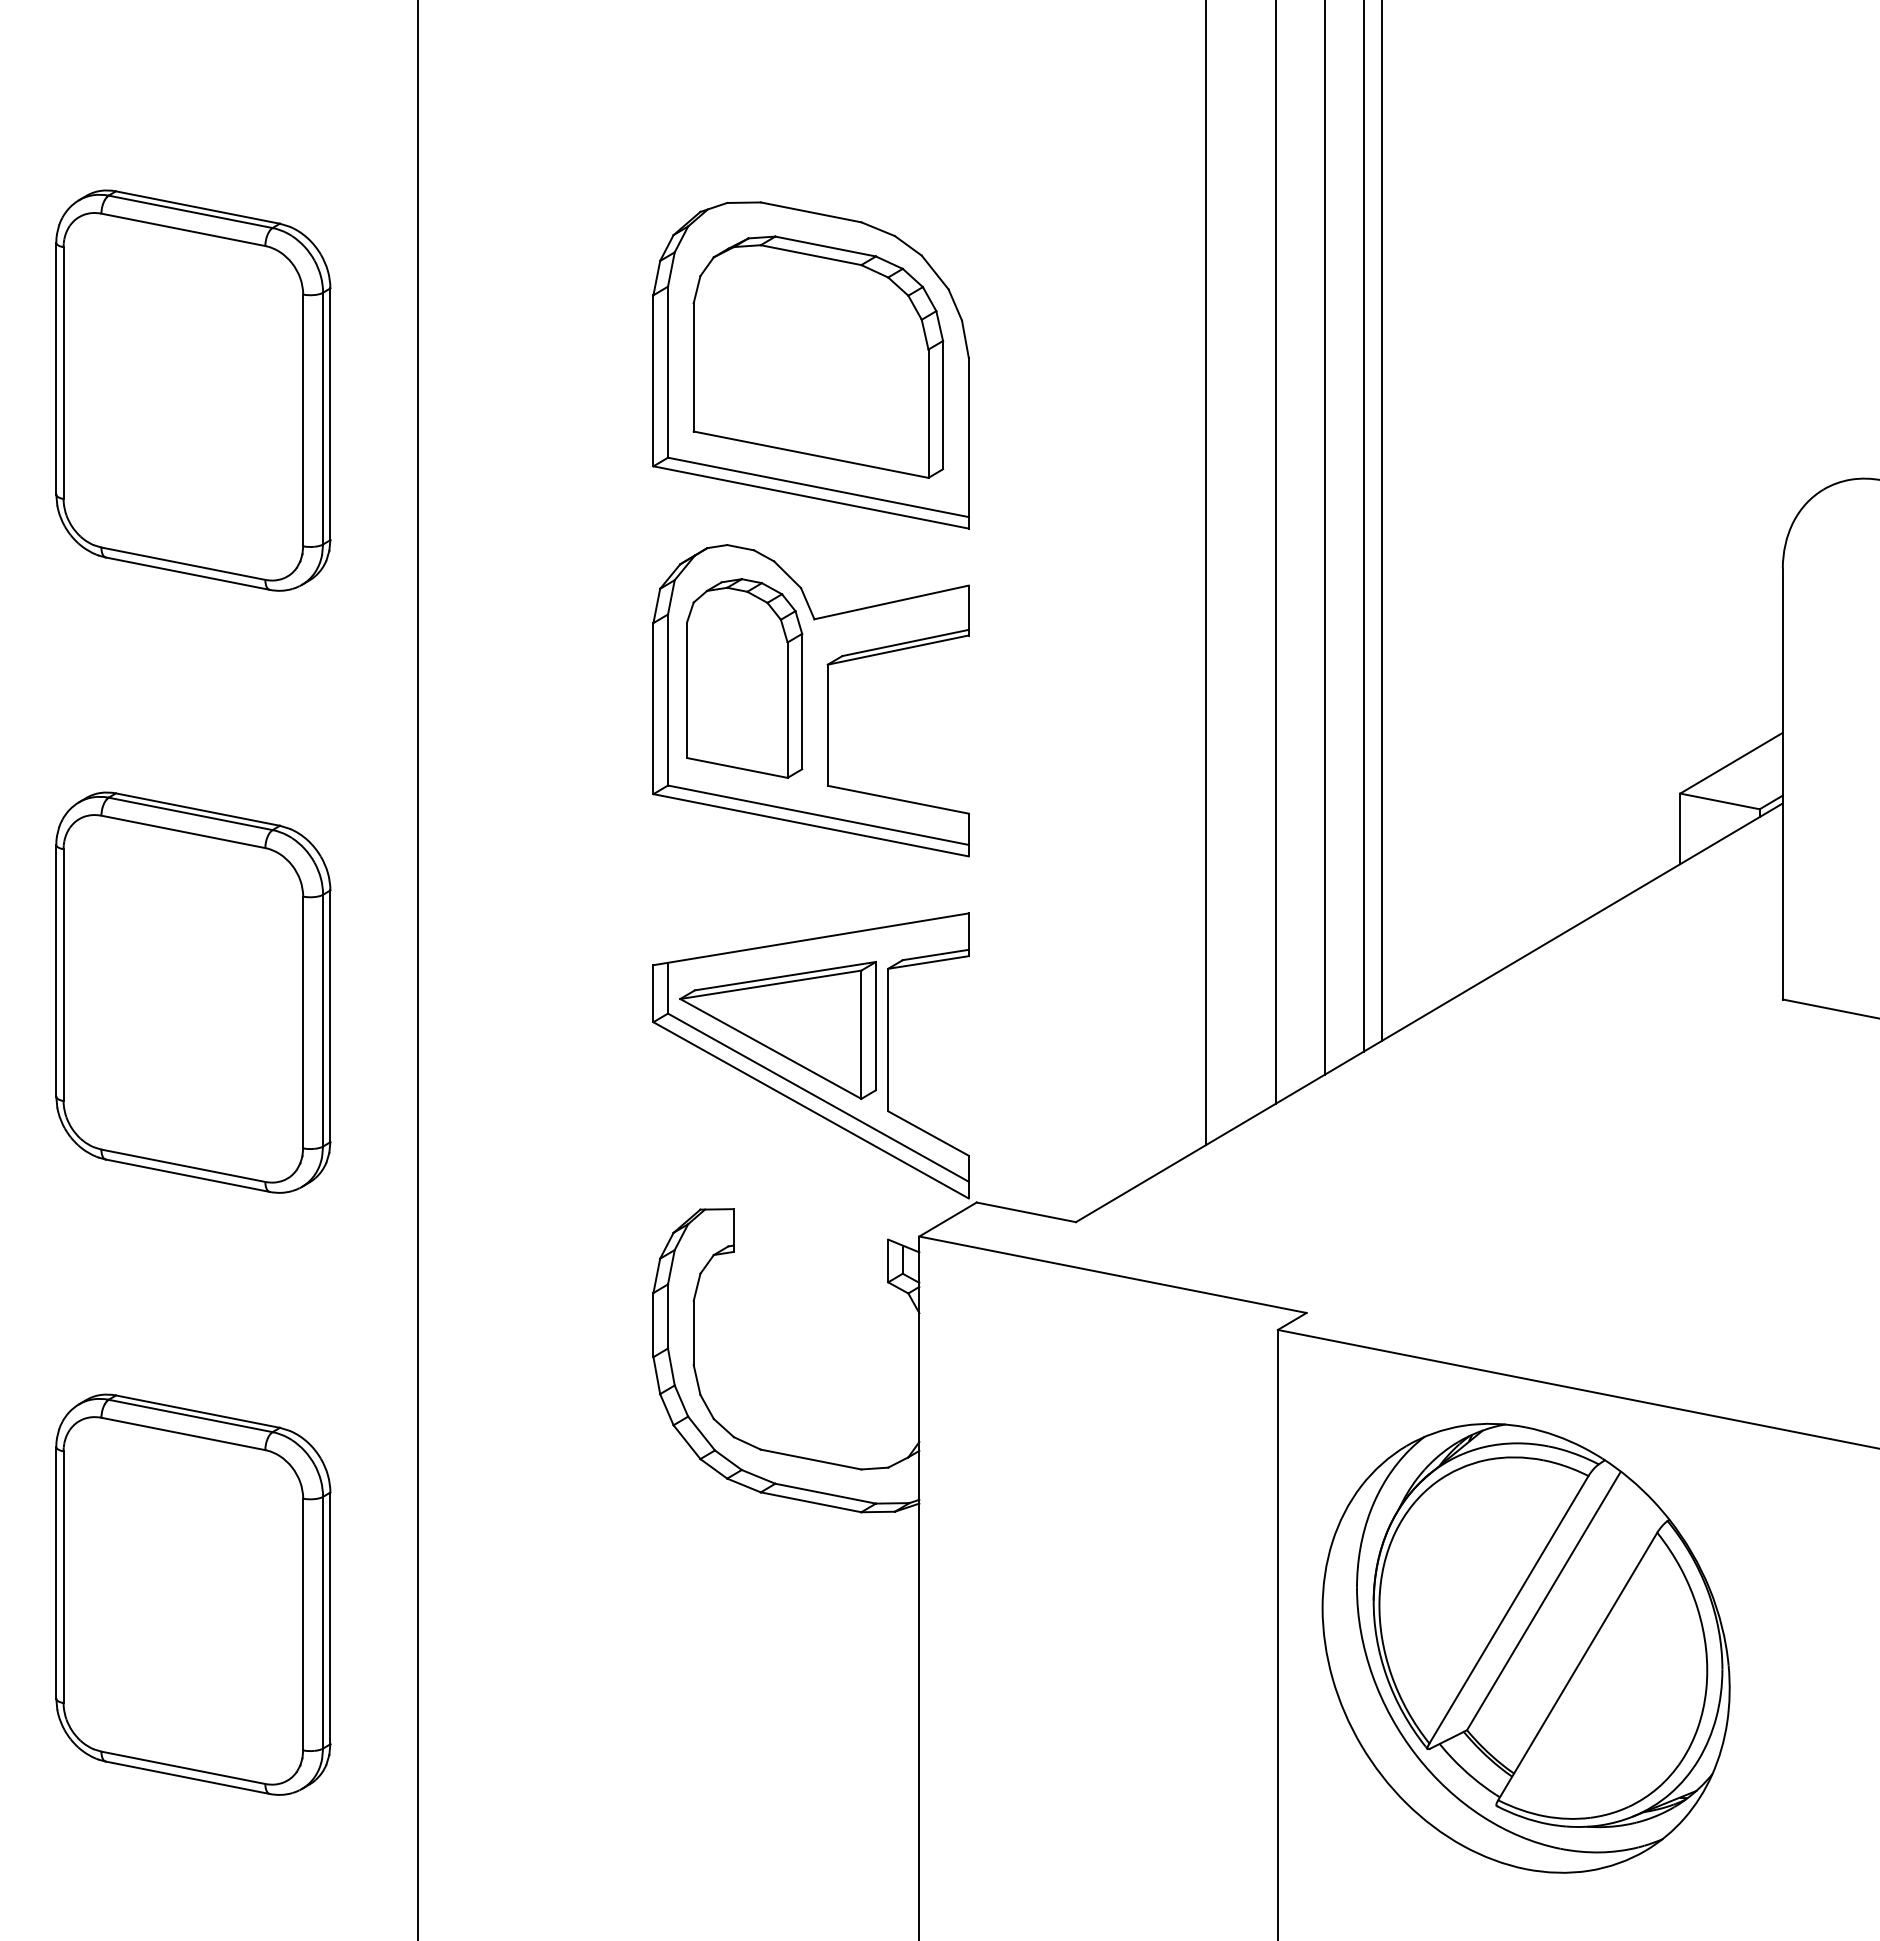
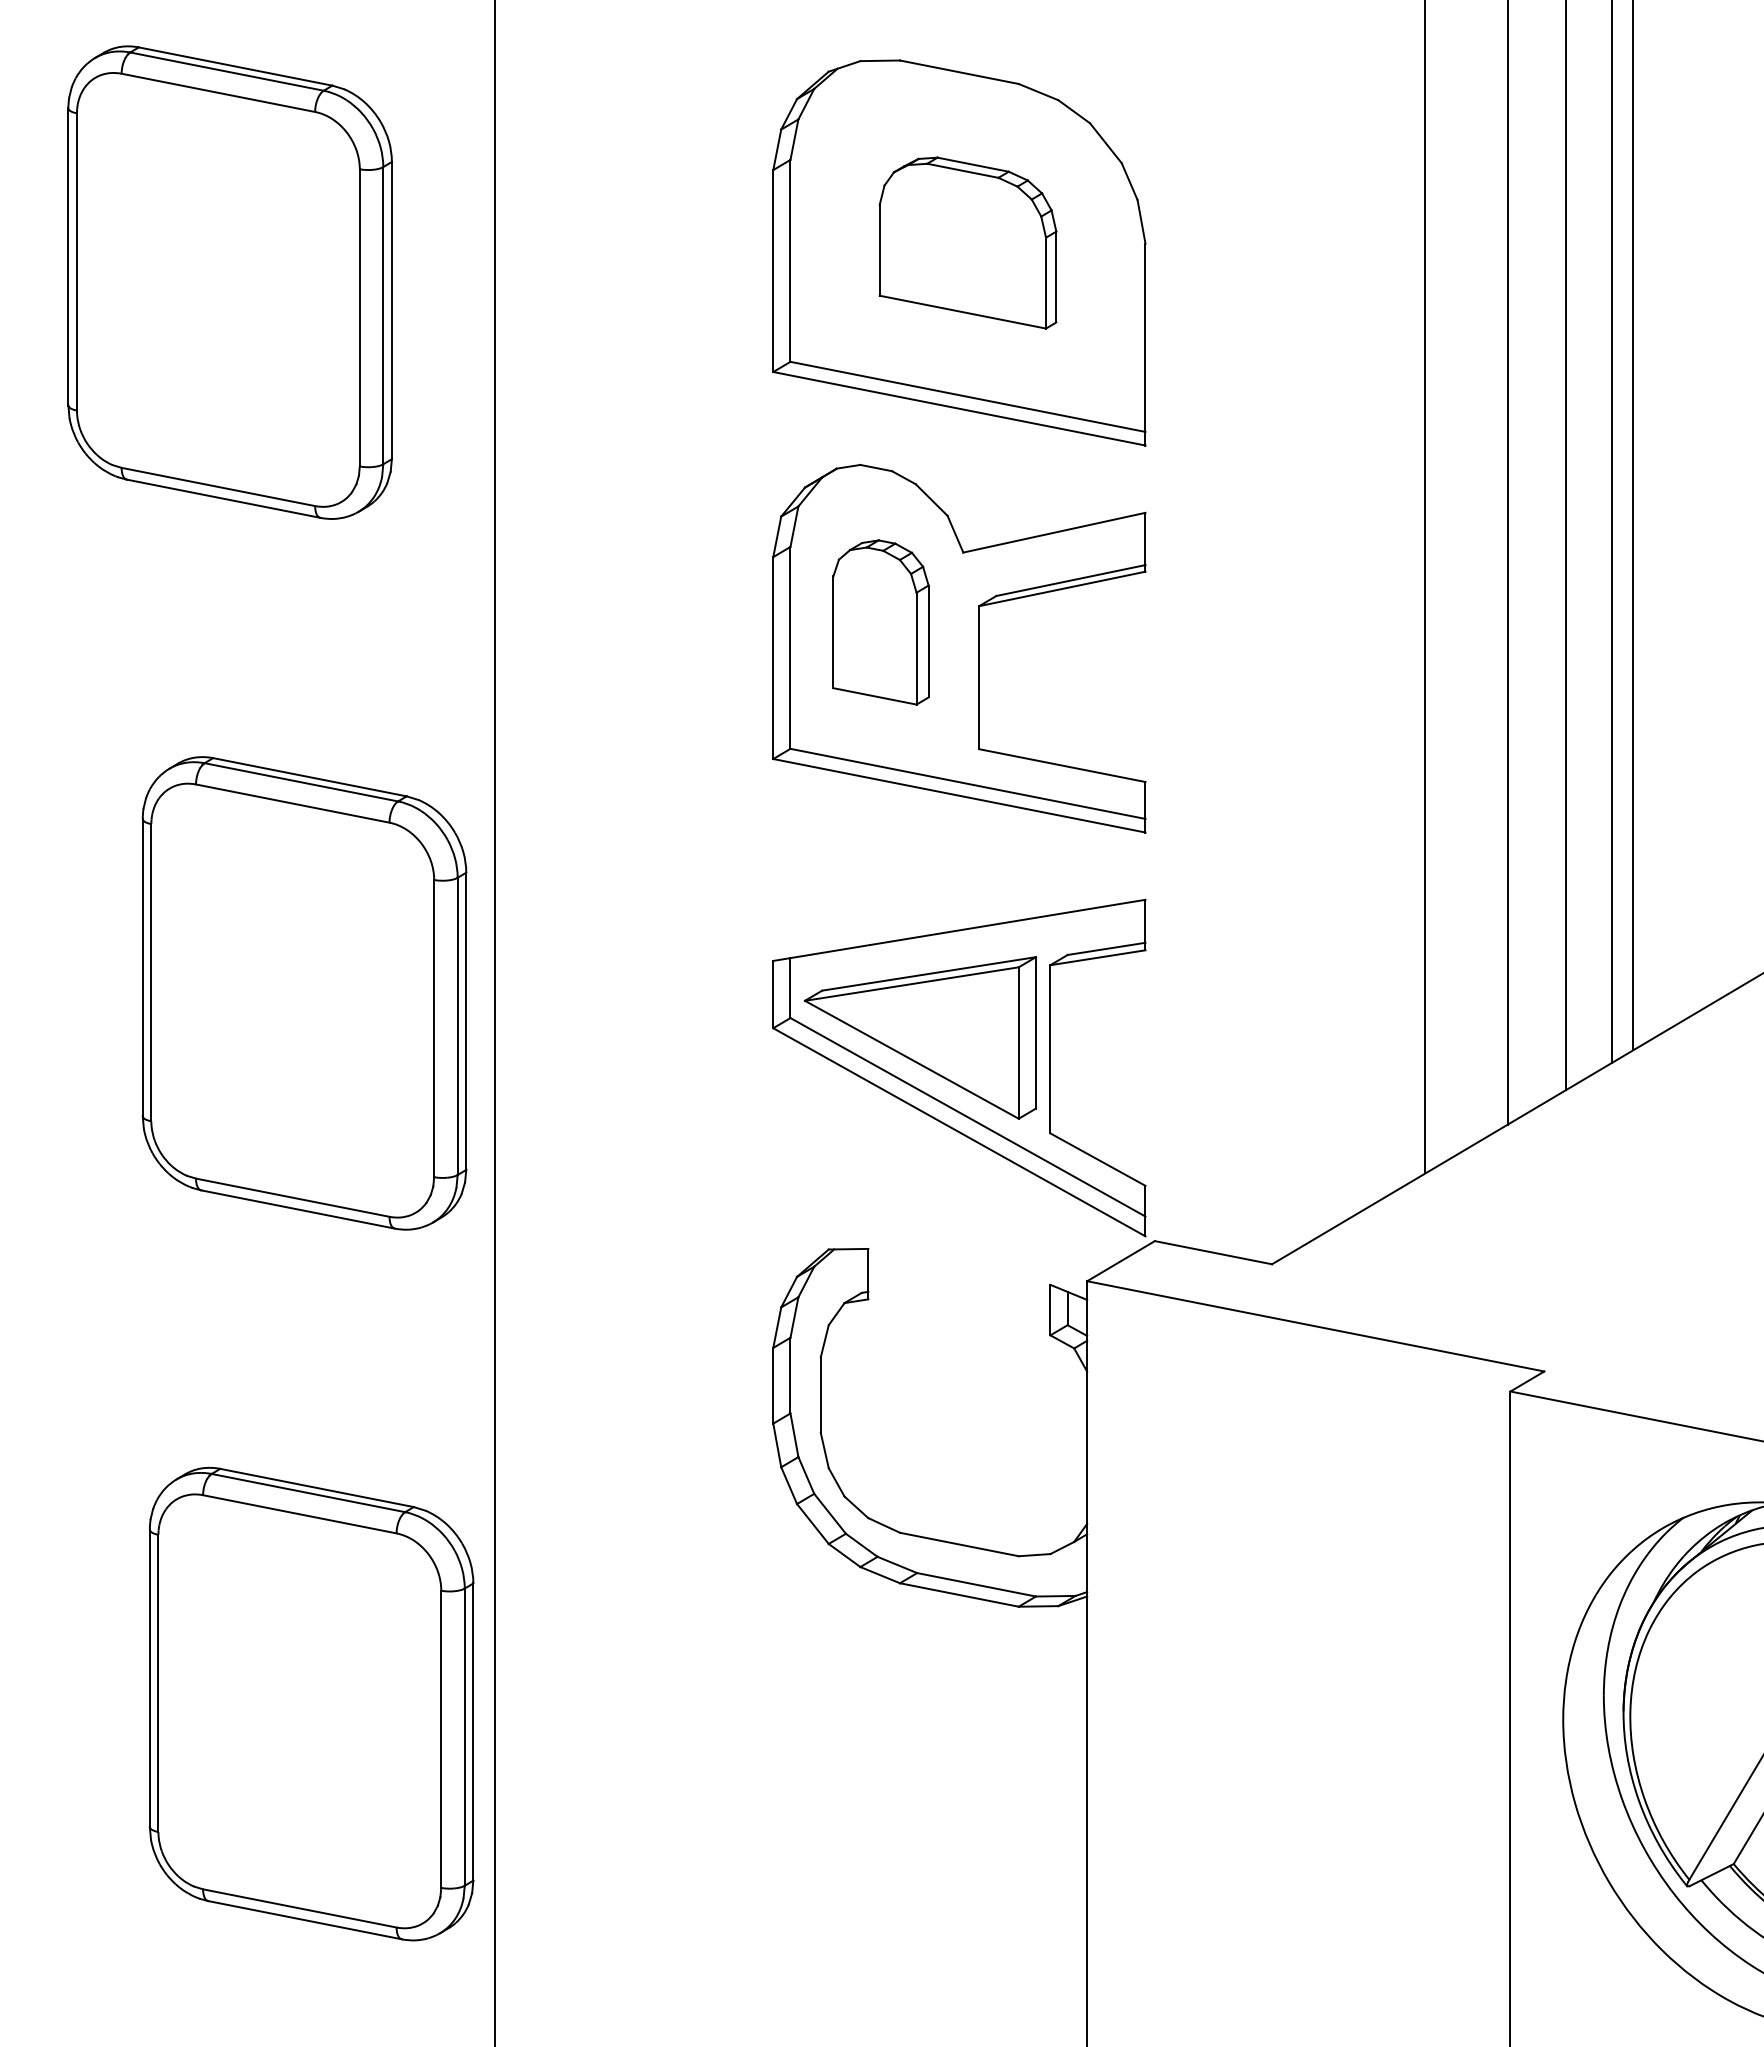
part: (818, 356) -> (968, 242), size x0.6
part: (744, 678) -> (880, 622), size x0.7
part: (193, 992) -> (304, 993), moved
part: (193, 1594) -> (311, 1703), moved

